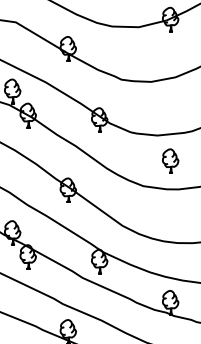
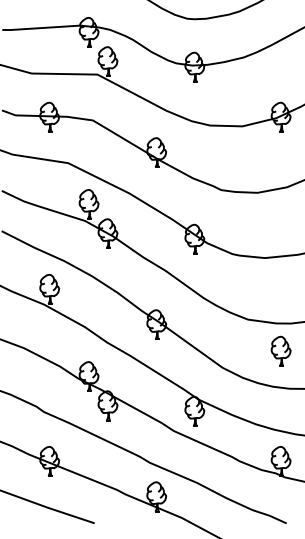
part: (170, 160) -> (280, 350), moved

